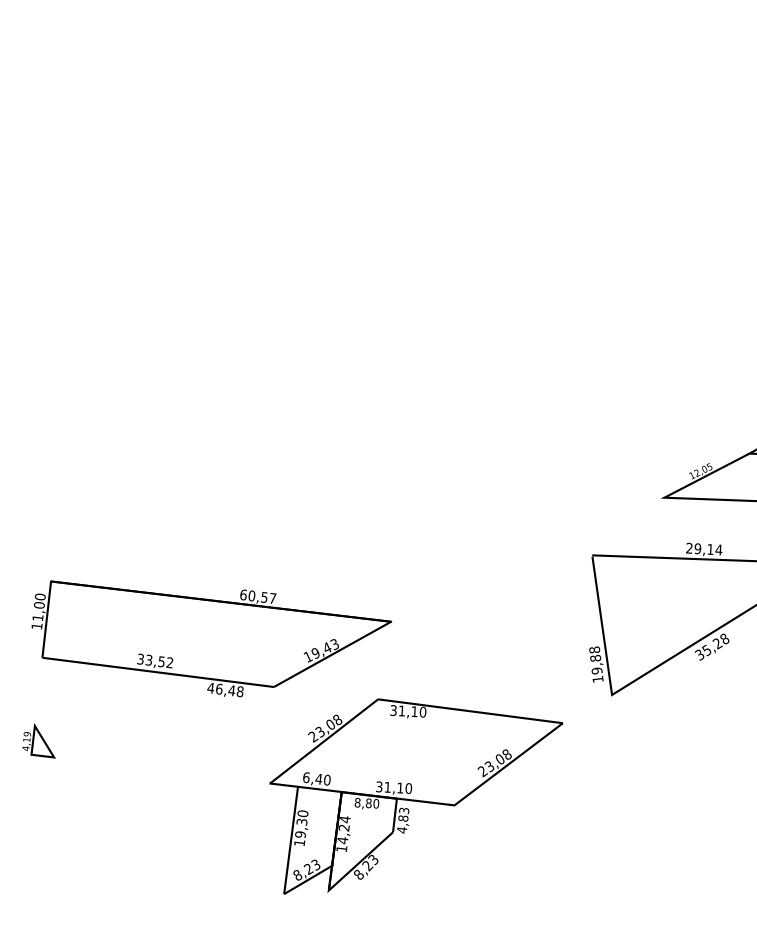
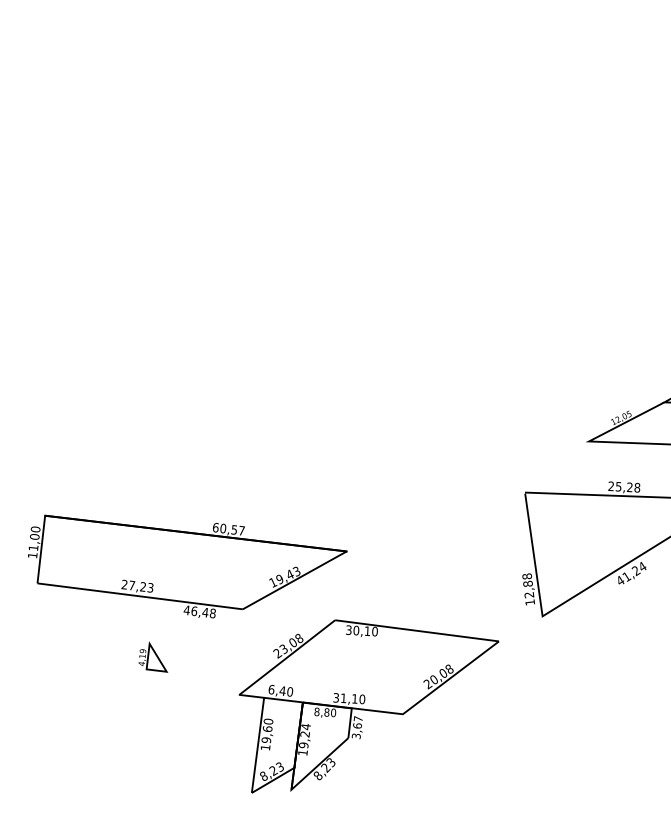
text: (708, 549) -> (628, 487), 29,14 -> 25,28
text: (711, 646) -> (630, 573), 35,28 -> 41,24
text: (155, 661) -> (137, 586), 33,52 -> 27,23
text: (597, 670) -> (529, 594), 19,88 -> 12,88
text: (401, 710) -> (355, 630), 31,10 -> 30,10
text: (38, 740) -> (152, 656), moved
text: (489, 767) -> (433, 680), 23,08 -> 20,08
text: (402, 820) -> (356, 727), 4,83 -> 3,67
text: (301, 821) -> (267, 728), 19,30 -> 19,60
text: (342, 840) -> (303, 745), 14,24 -> 19,24

